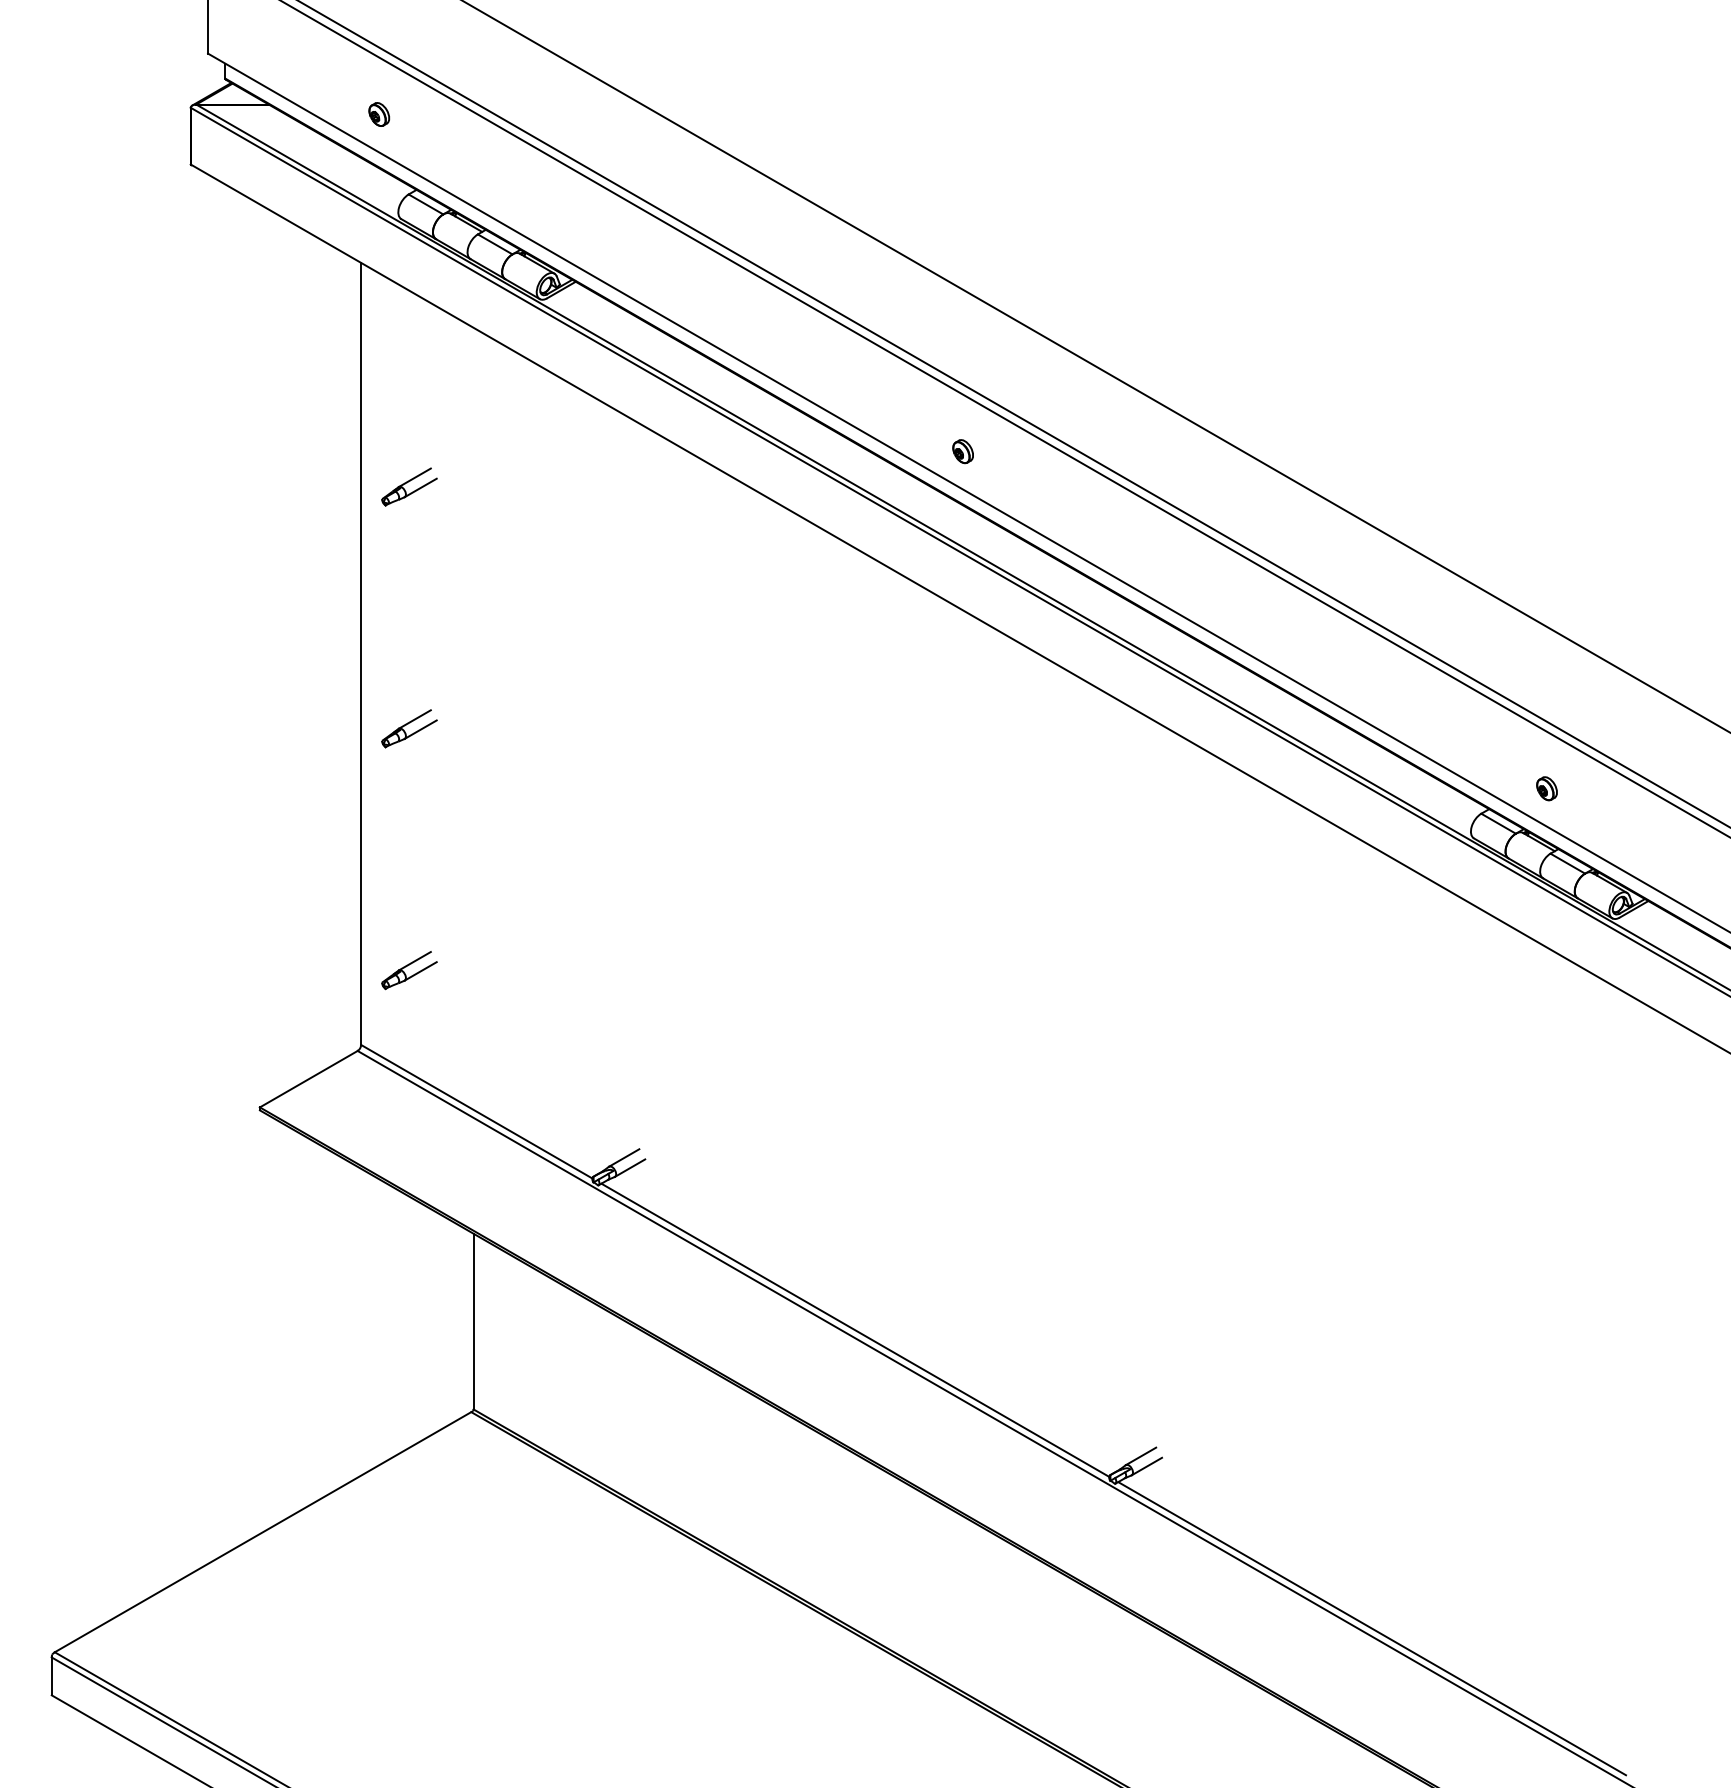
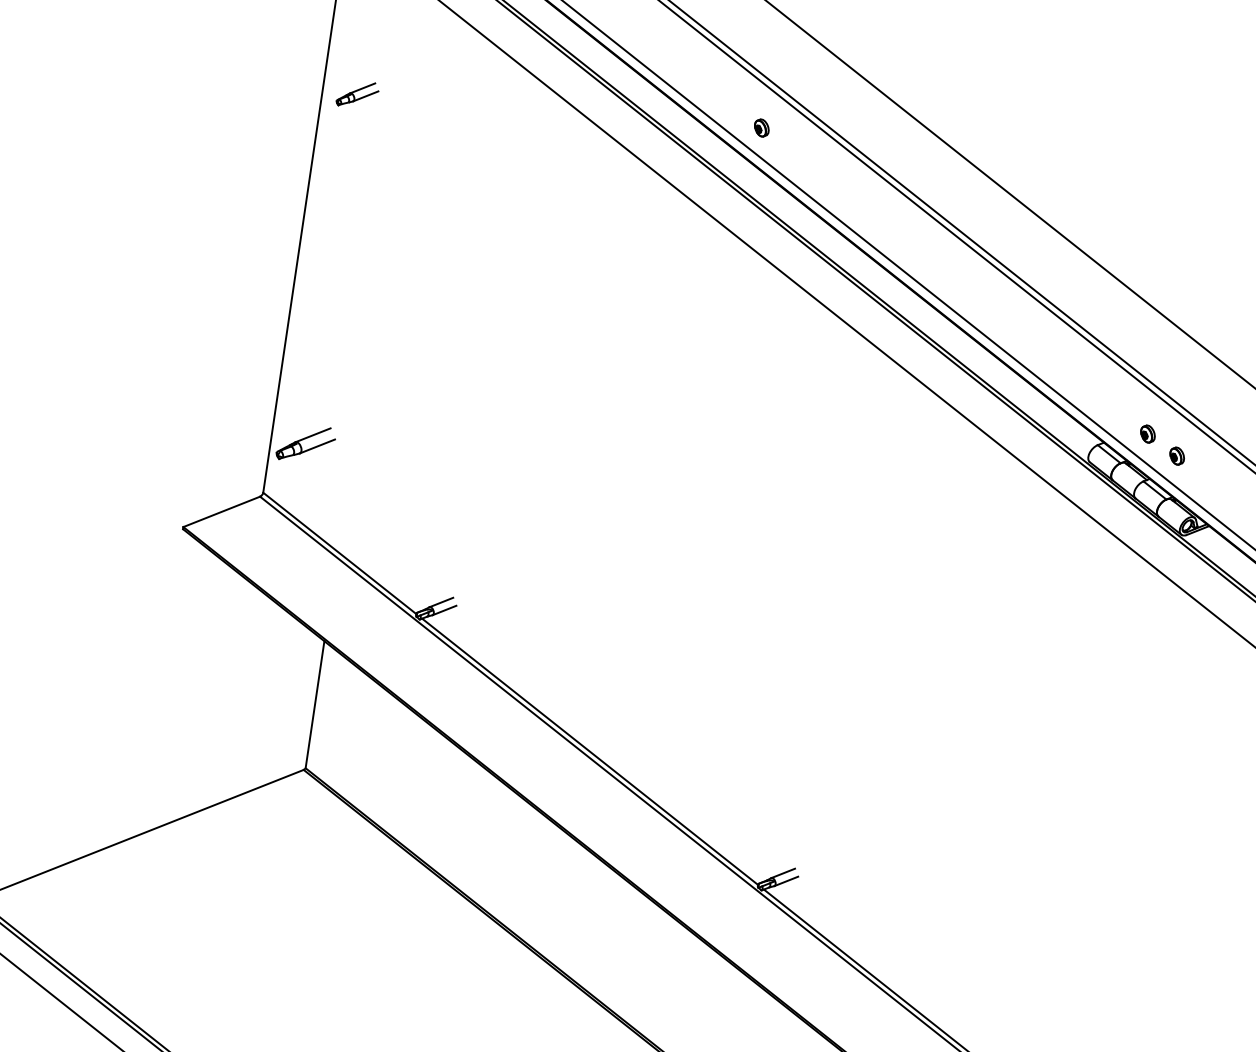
part: (409, 728) -> (332, 269), removed
part: (1590, 812) -> (1176, 455), added
part: (409, 970) -> (306, 444), size x1.4

